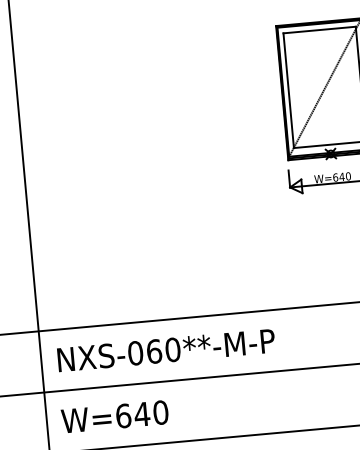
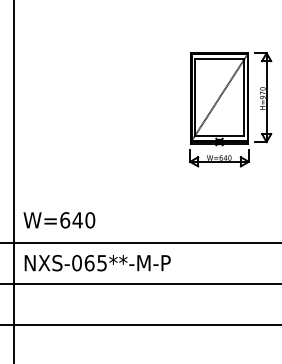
text: (173, 350) -> (102, 263), NXS-060**-M-P -> NXS-065**-M-P
text: (115, 417) -> (59, 220), moved

